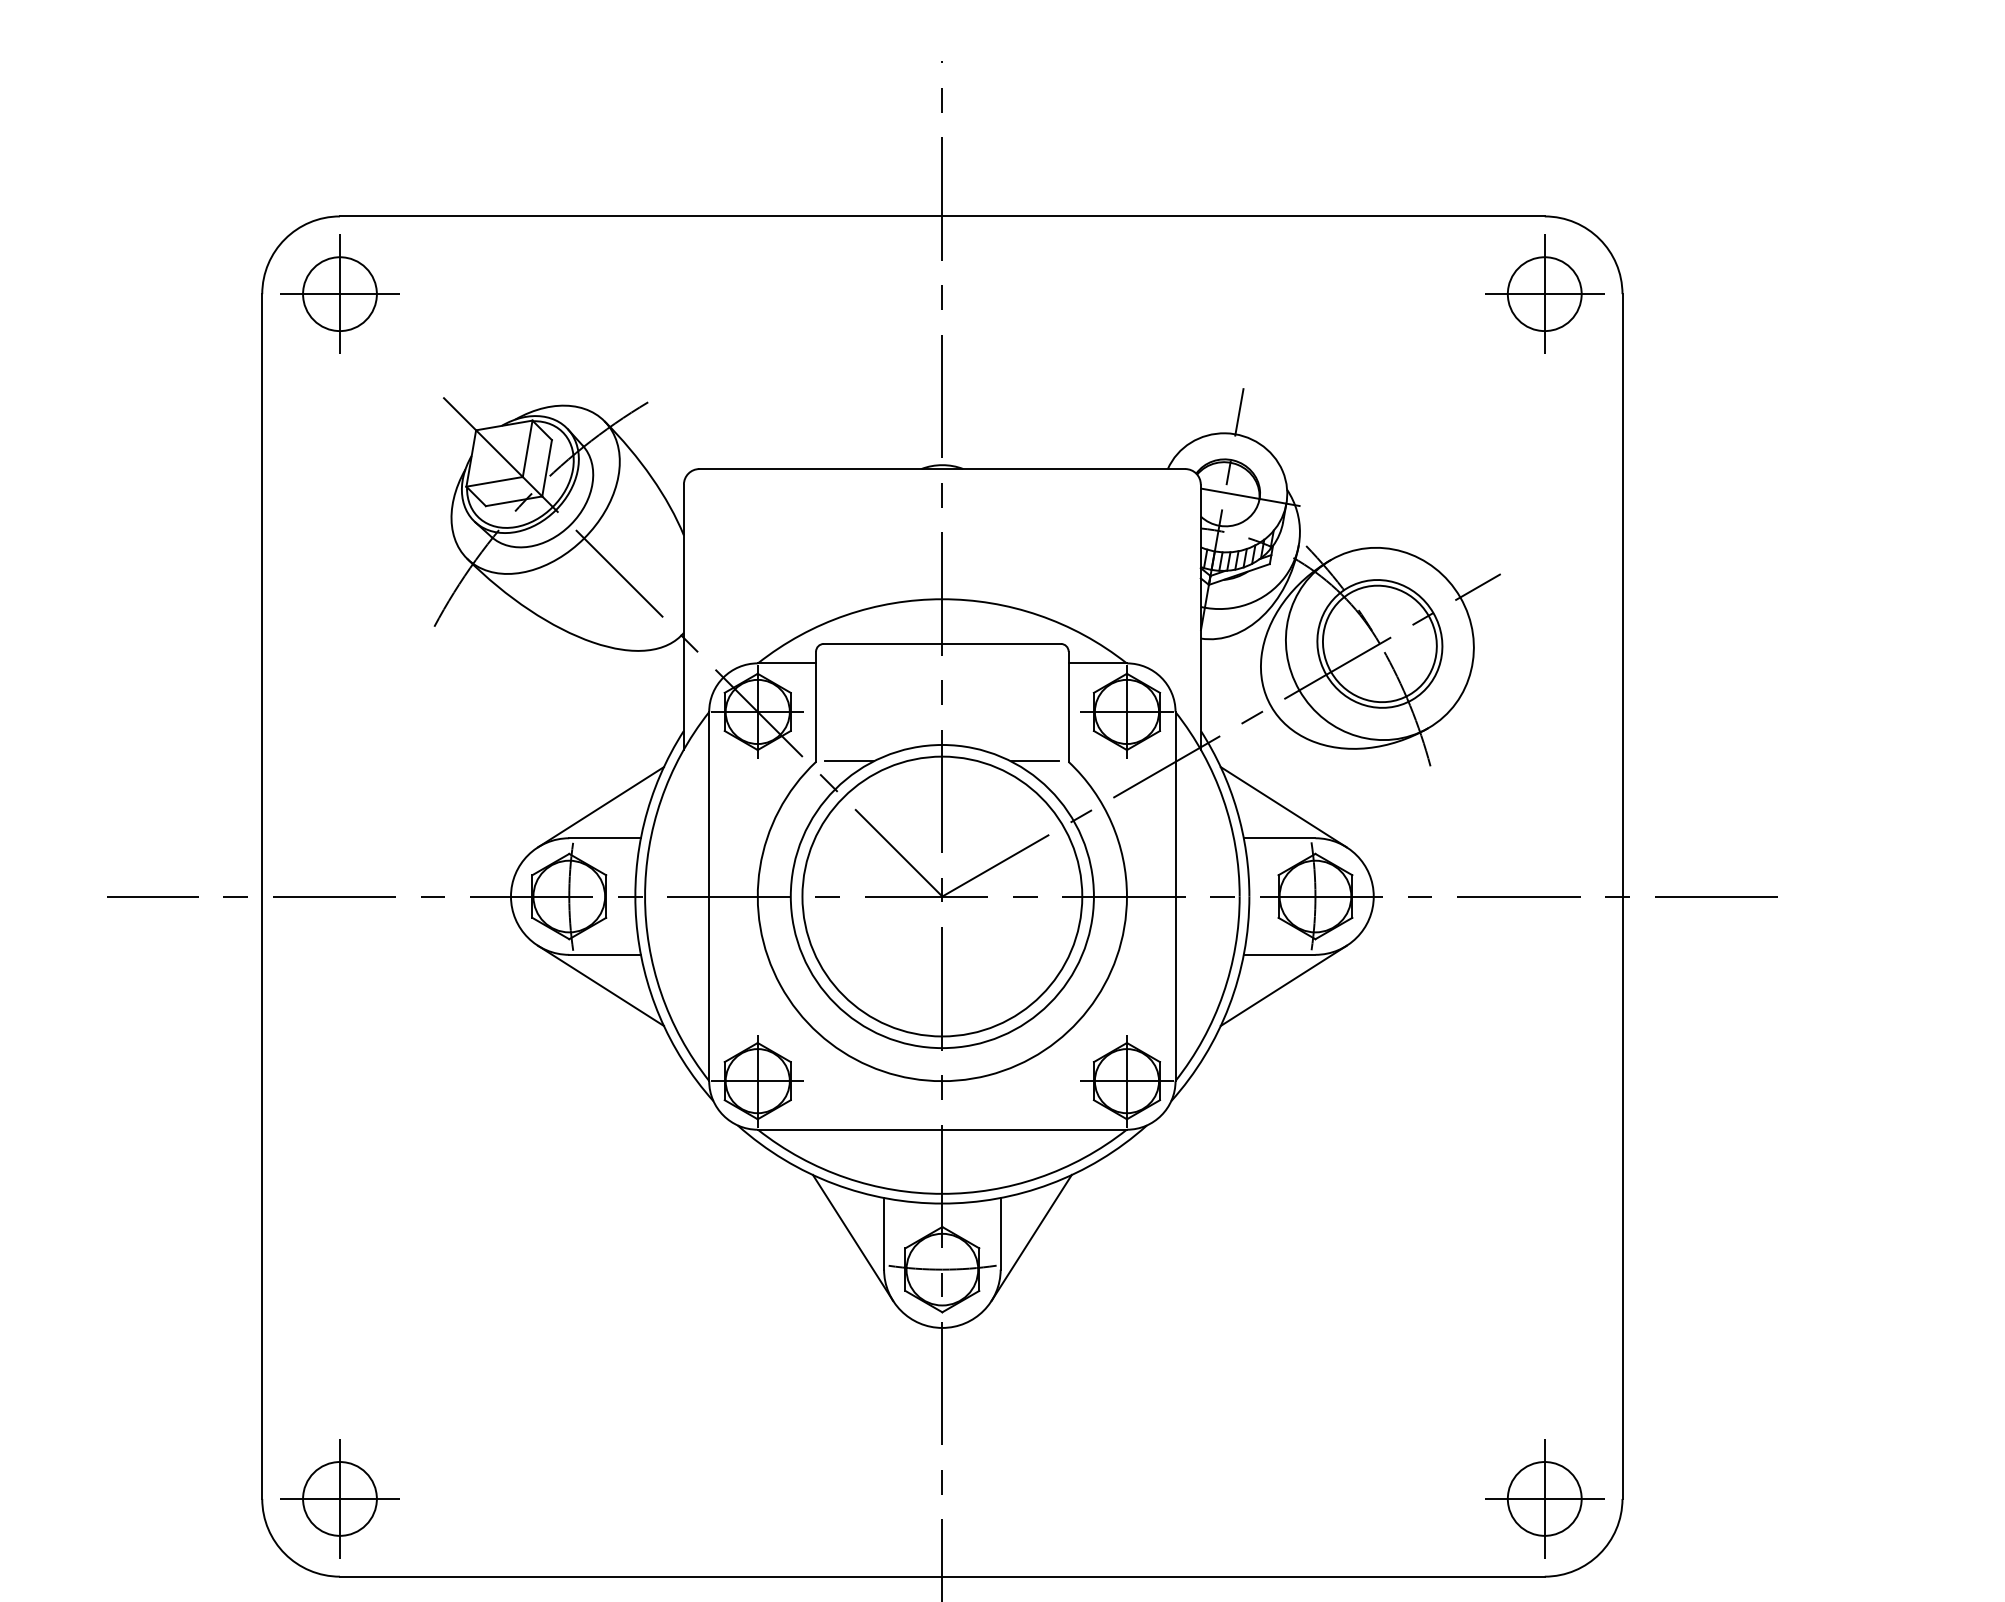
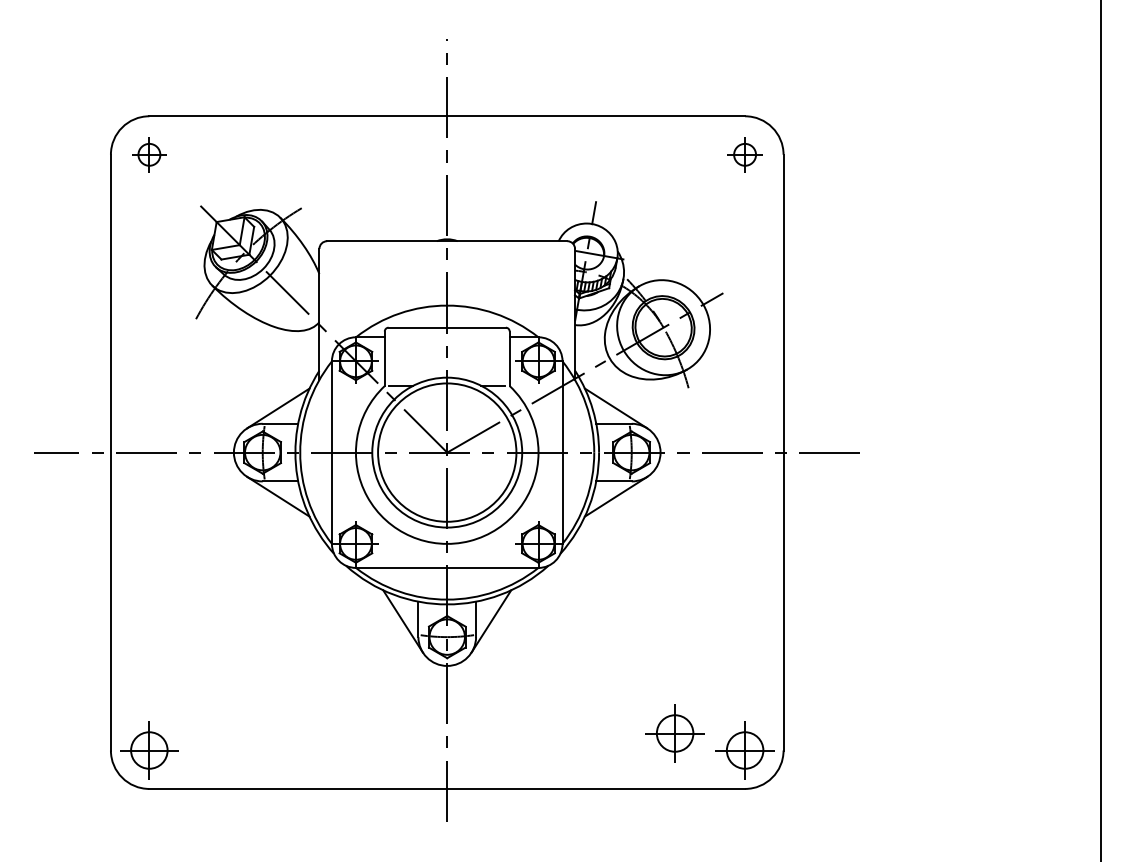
part: (340, 293) -> (149, 154), size x0.6
part: (1543, 293) -> (744, 154), size x0.6
part: (1401, 1464) -> (674, 733), added

